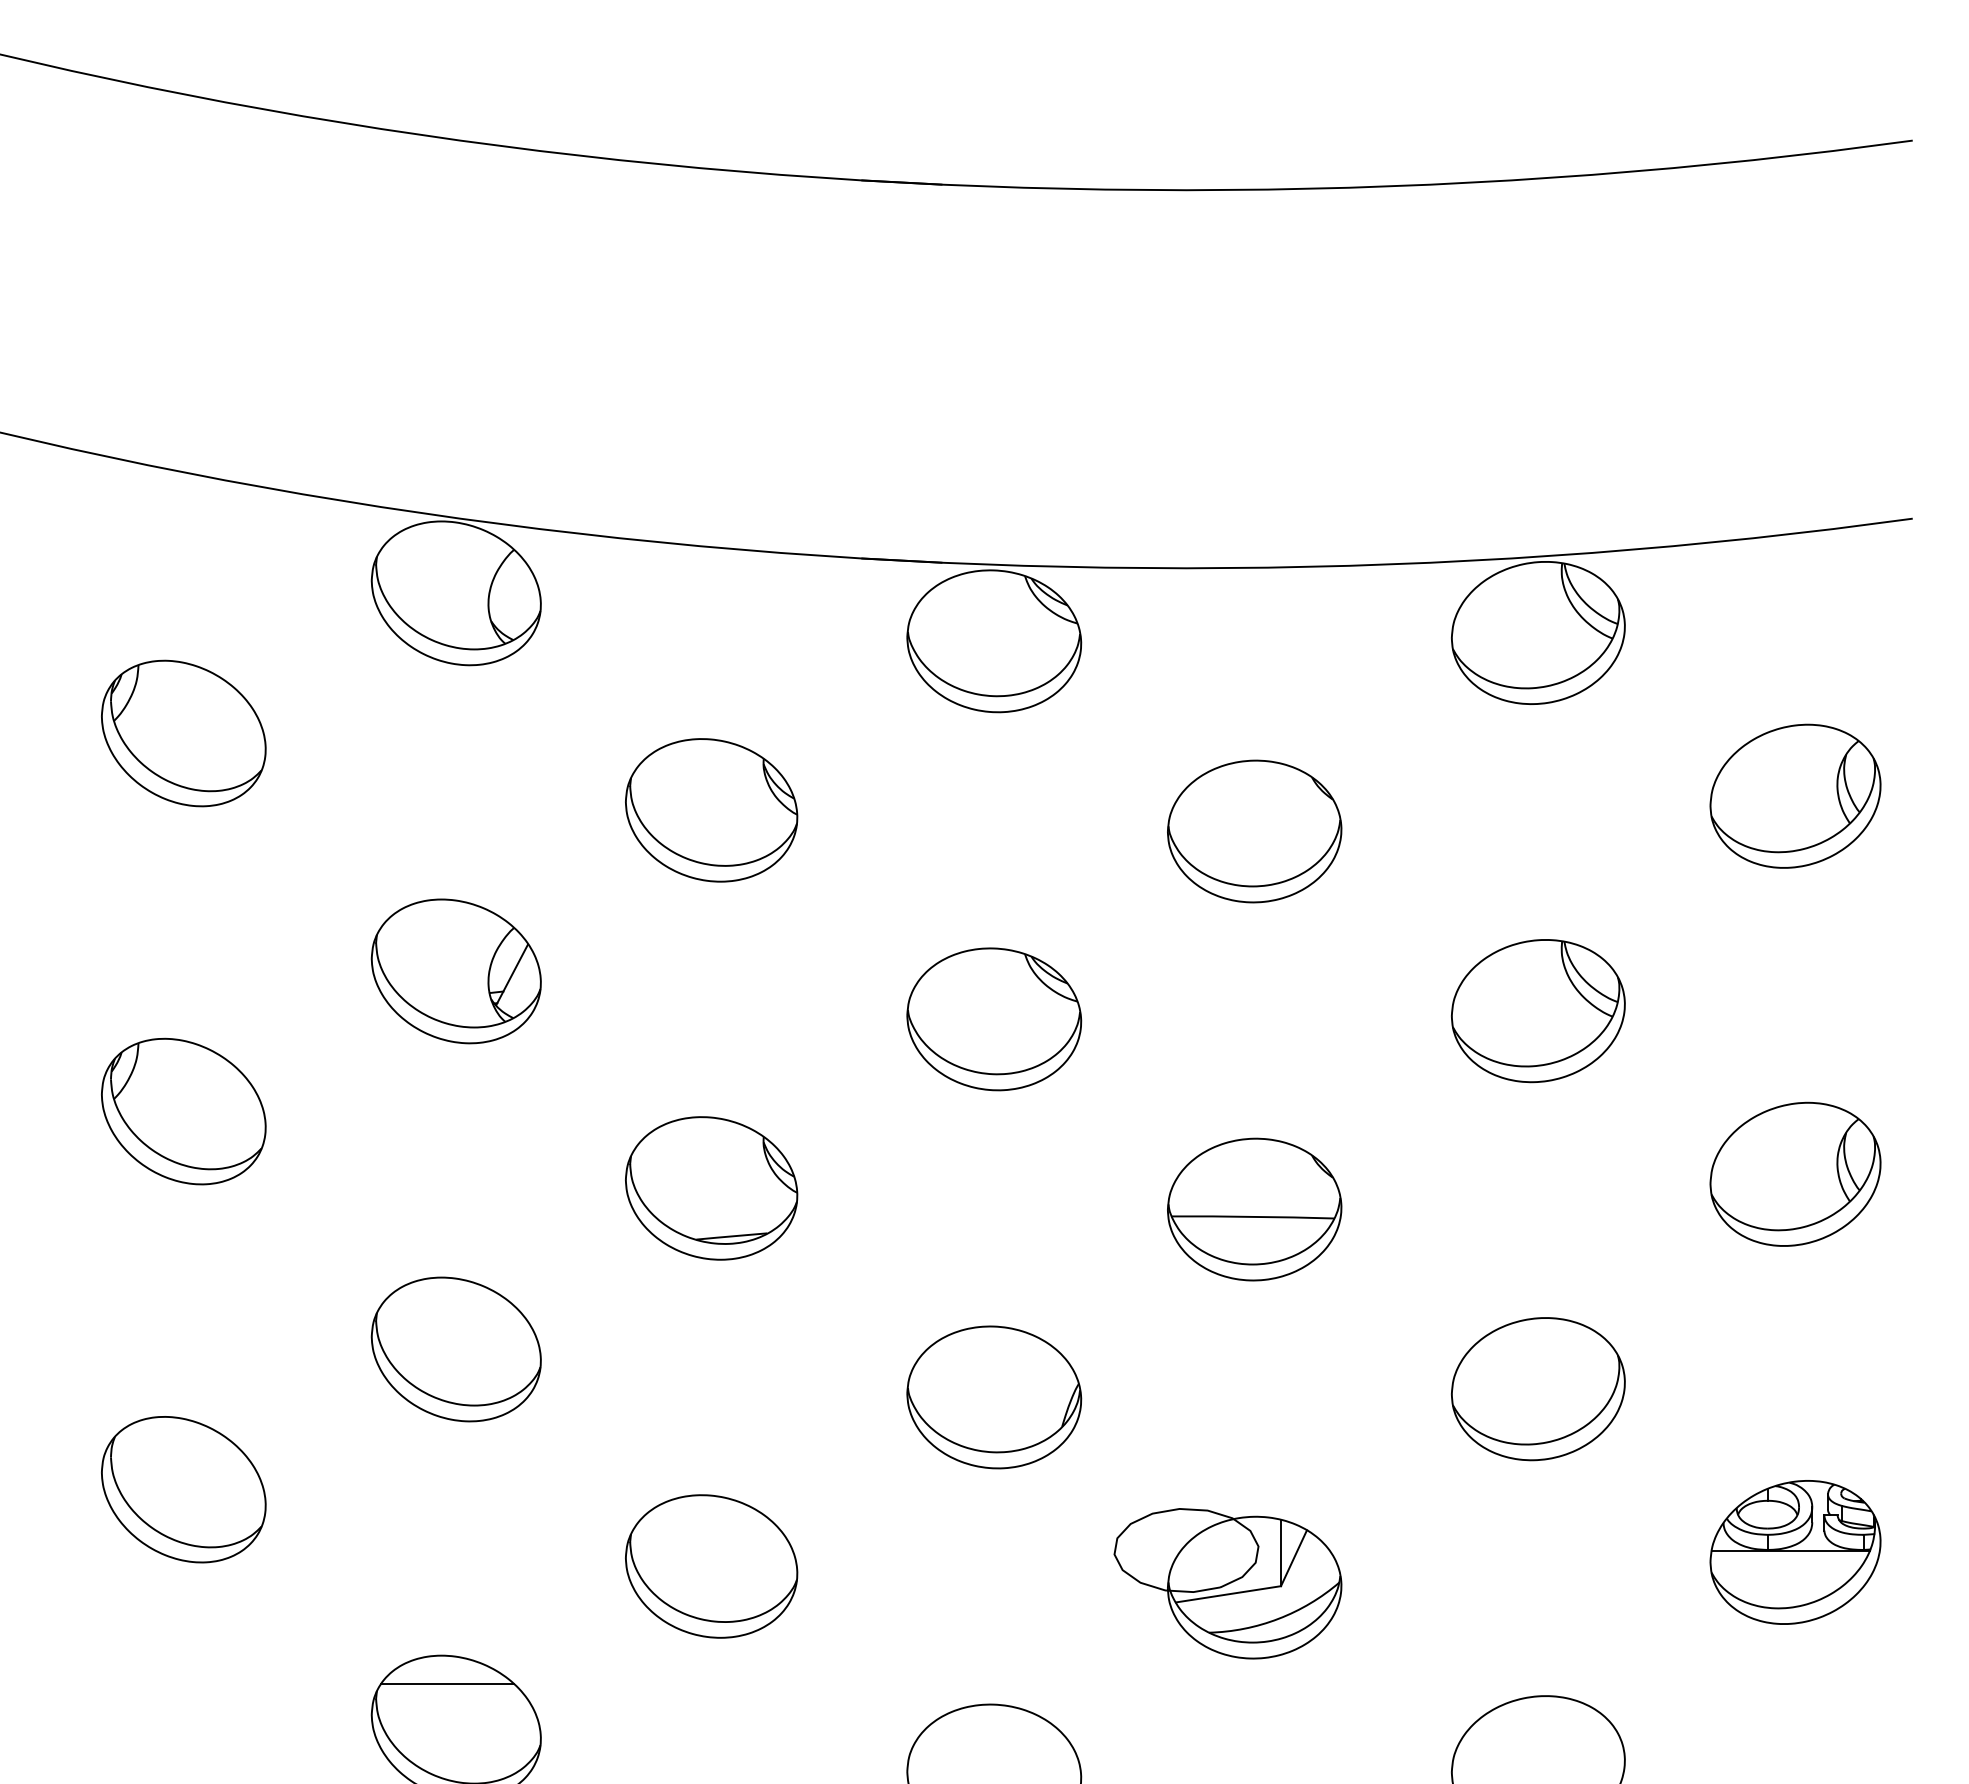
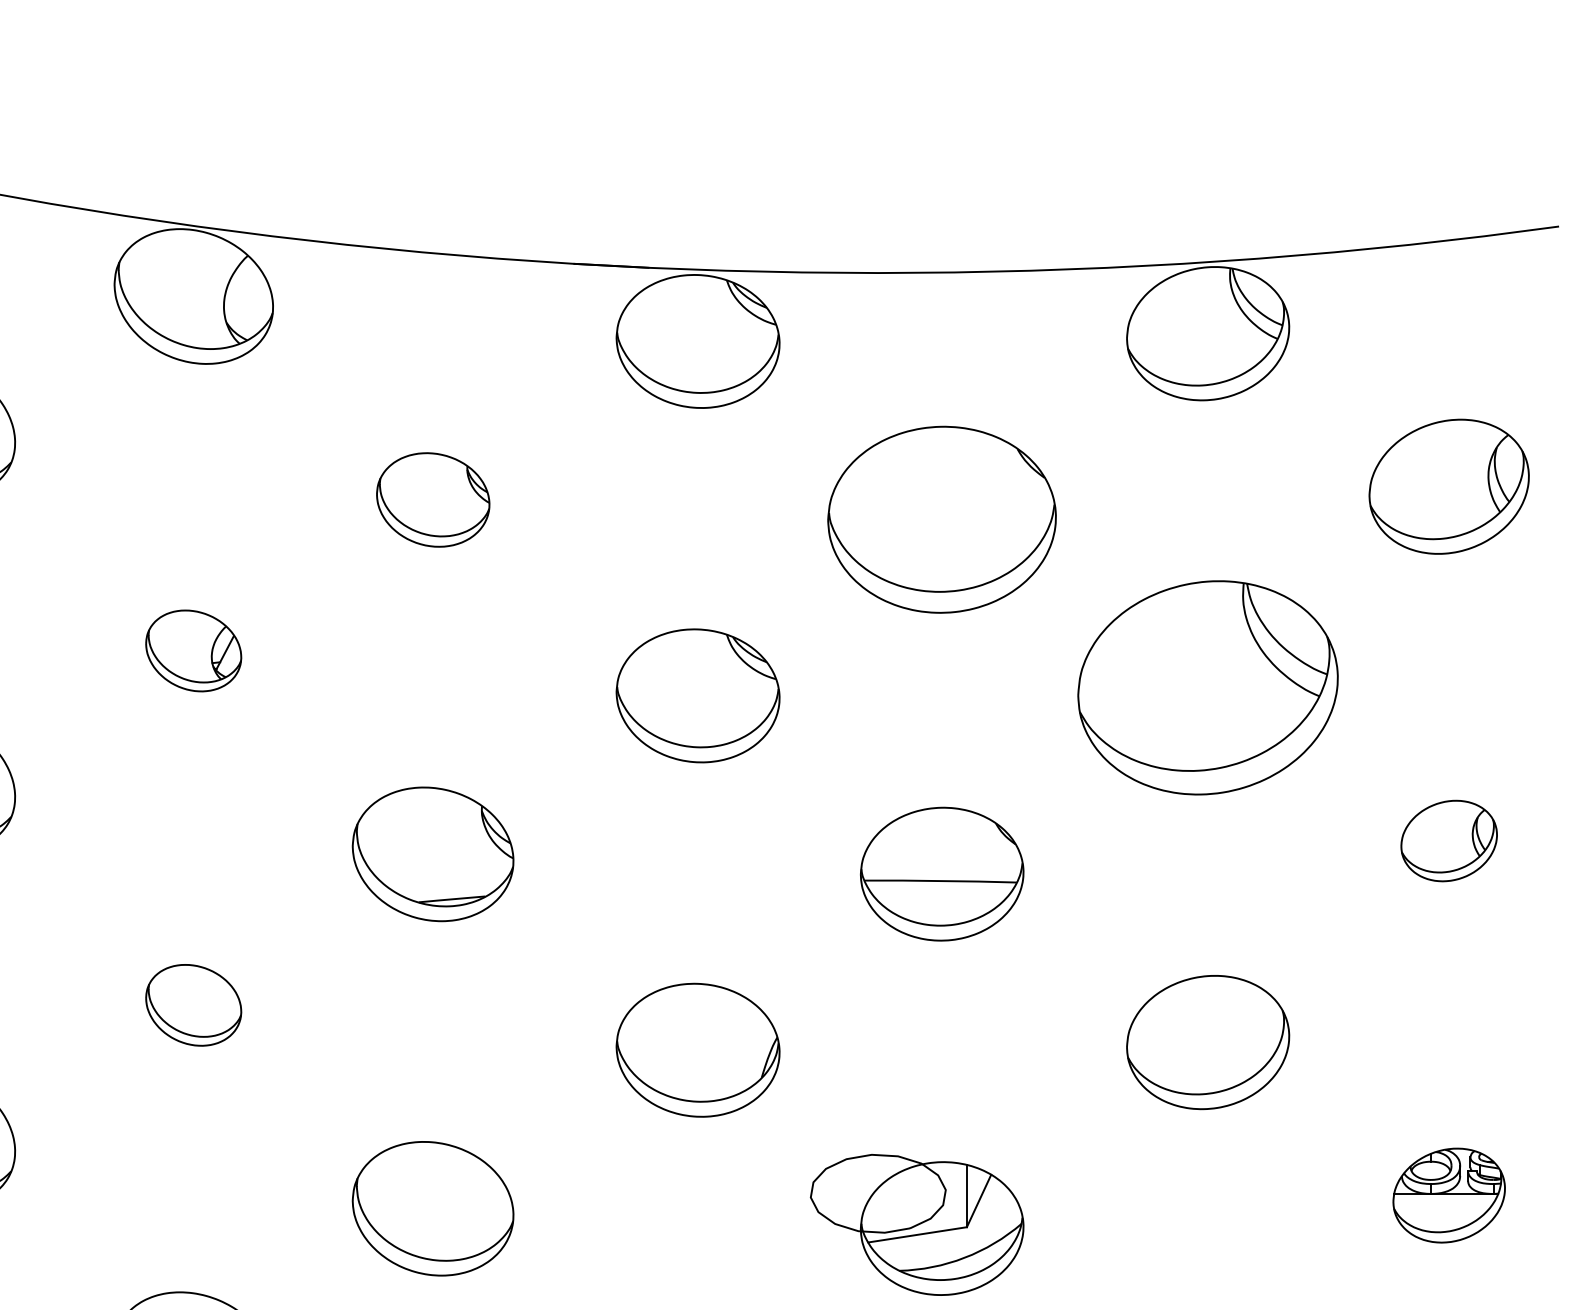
part: (711, 810) -> (433, 500), size x0.7
part: (1254, 831) -> (942, 519), size x1.4
part: (455, 971) -> (193, 651), size x0.6
part: (1538, 1011) -> (1208, 688), size x1.6
part: (1795, 1173) -> (1449, 840), size x0.6
part: (455, 1349) -> (193, 1005), size x0.6
part: (1795, 1552) -> (1449, 1195), size x0.7

